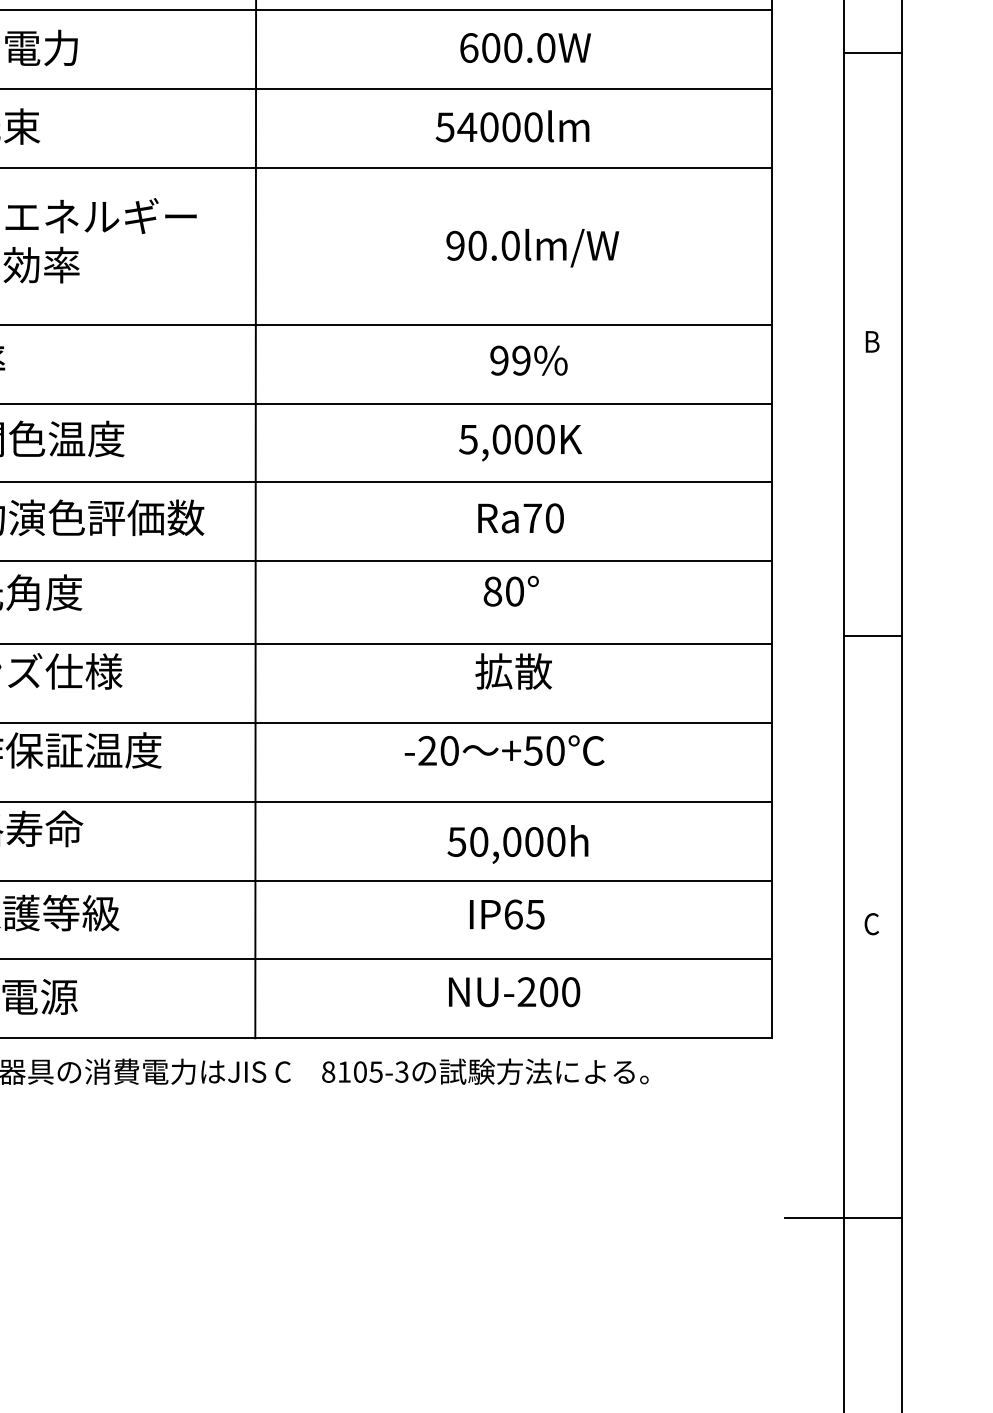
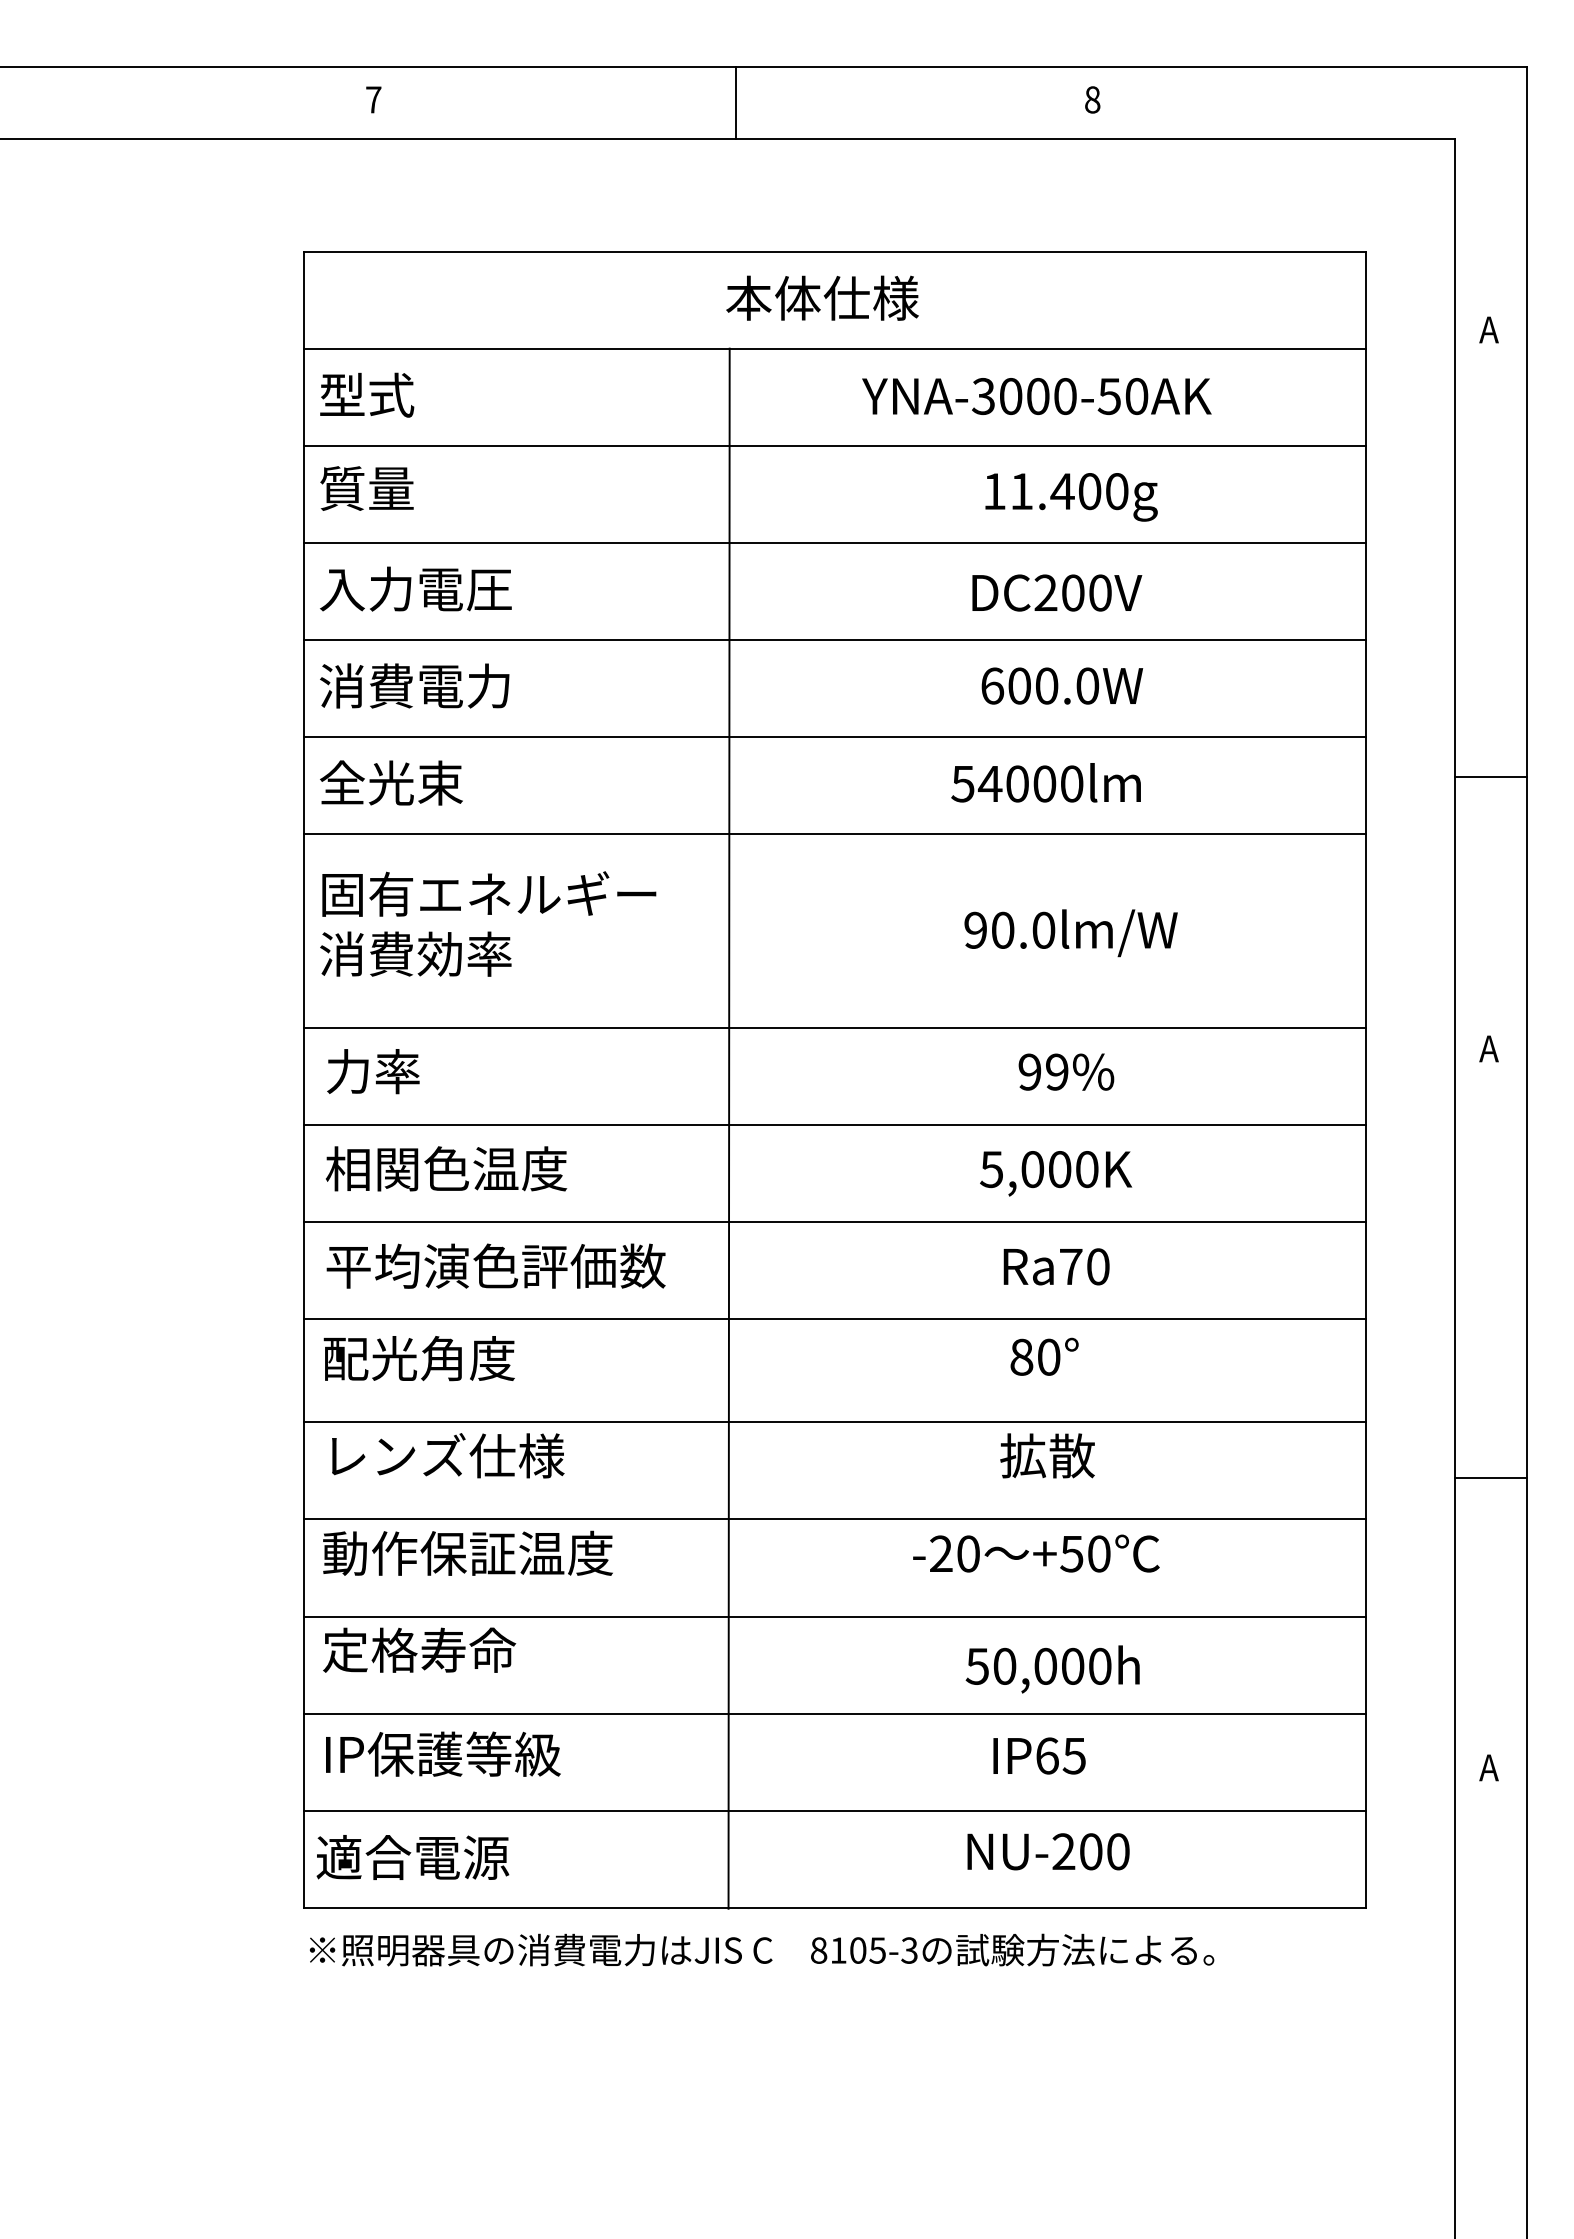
line: (872, 53) -> (1490, 776), moved
text: (871, 341) -> (1489, 1048), B -> A
line: (872, 635) -> (1490, 1477), moved
text: (870, 923) -> (1488, 1767), C -> A
line: (843, 1217) -> (1454, 2130), removed

